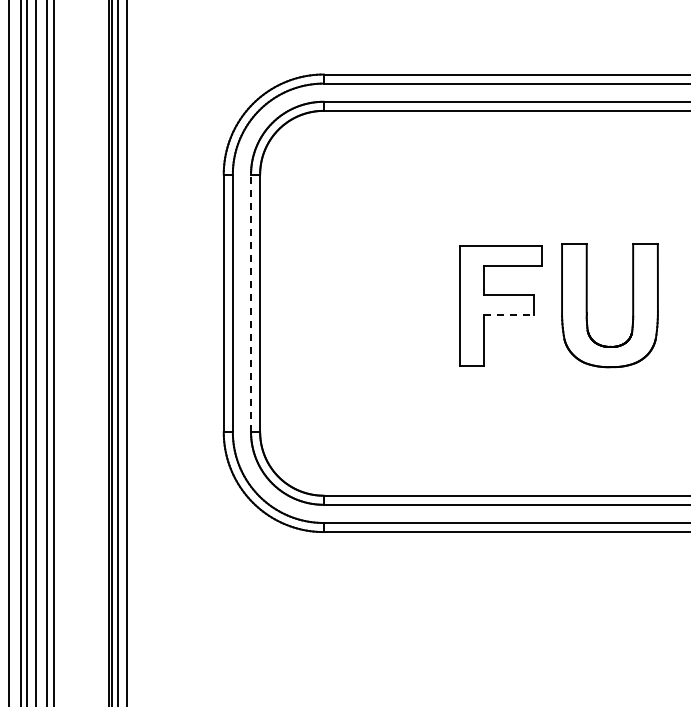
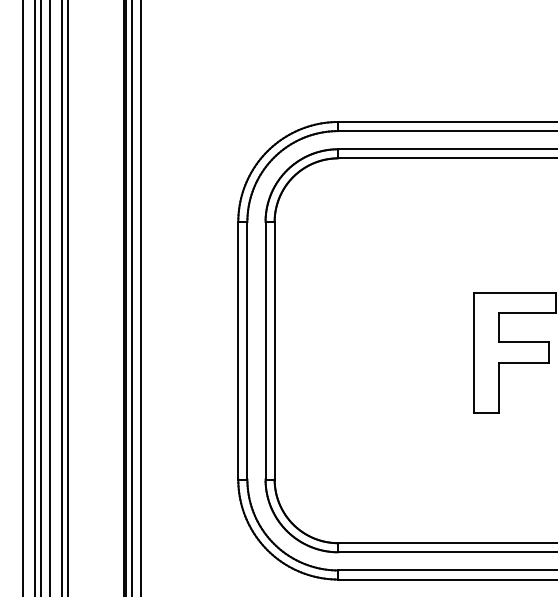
line: (251, 303) -> (266, 350), dashed -> solid
line: (509, 315) -> (524, 362), dashed -> solid

